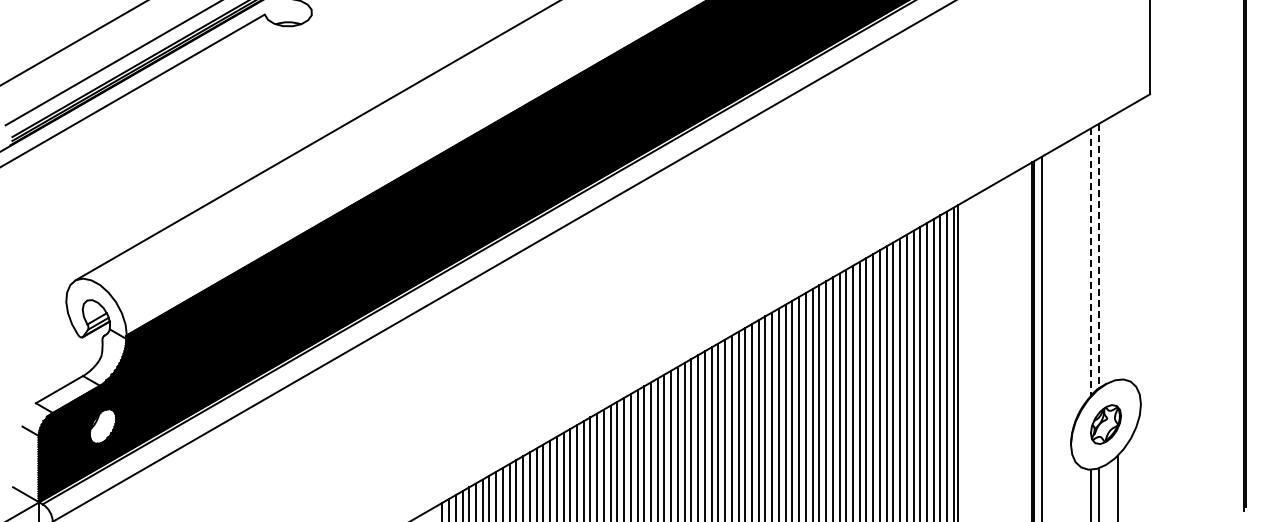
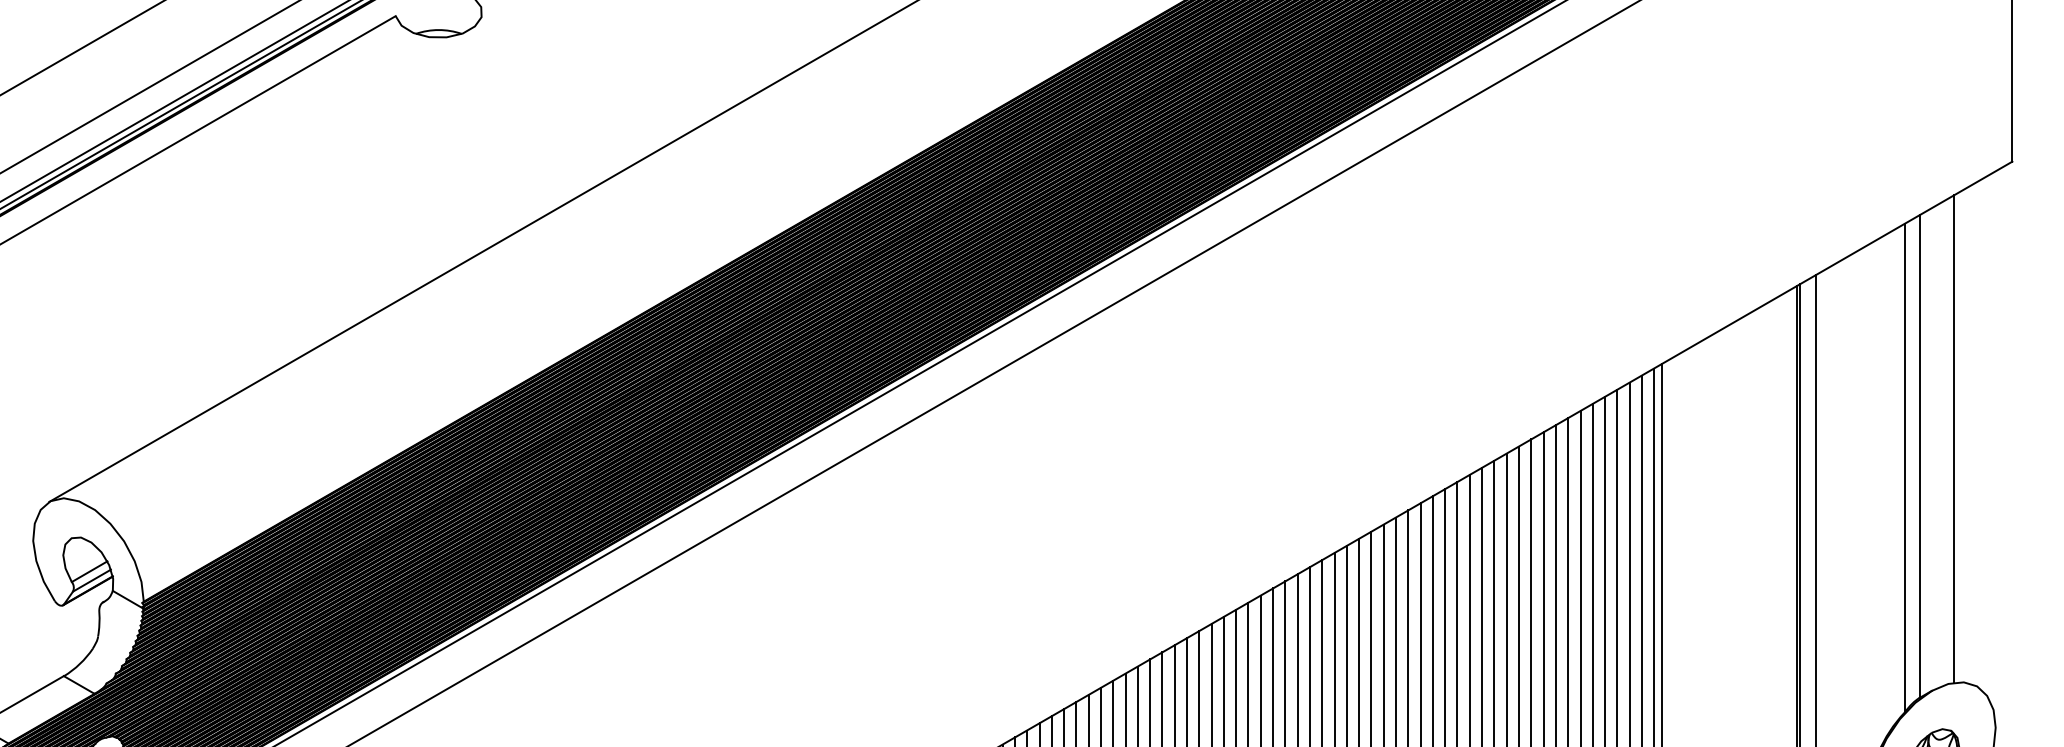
line: (1118, 245) -> (1954, 437), added
line: (1099, 256) -> (1919, 457), dashed -> solid
line: (1091, 262) -> (1905, 468), dashed -> solid

